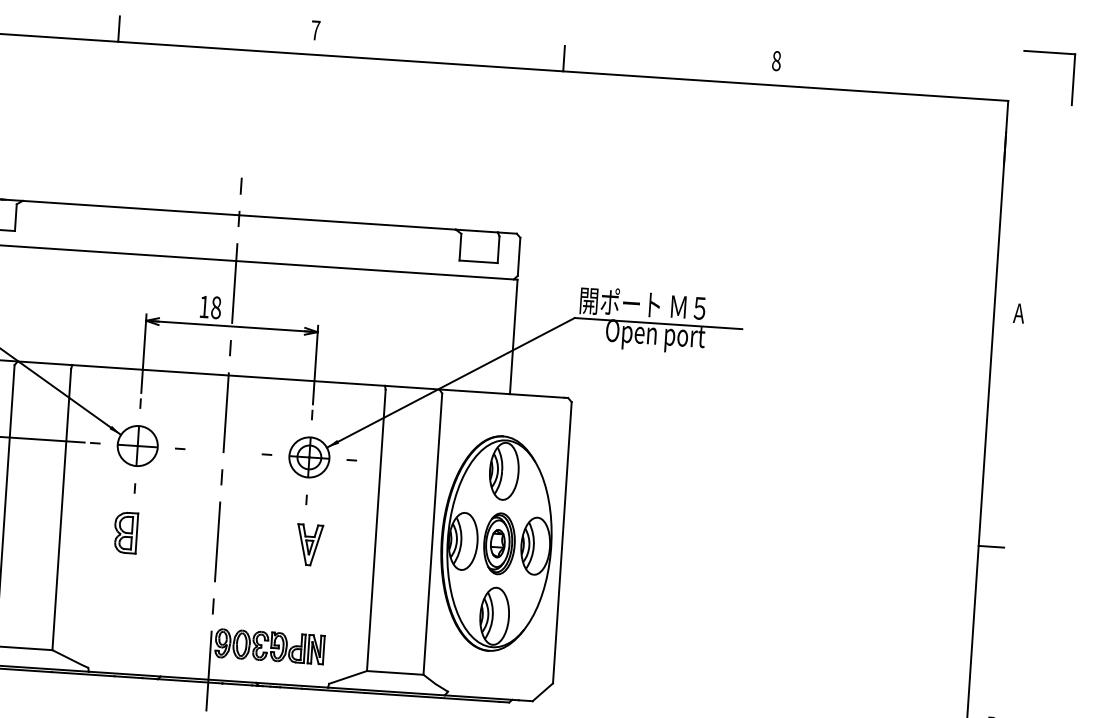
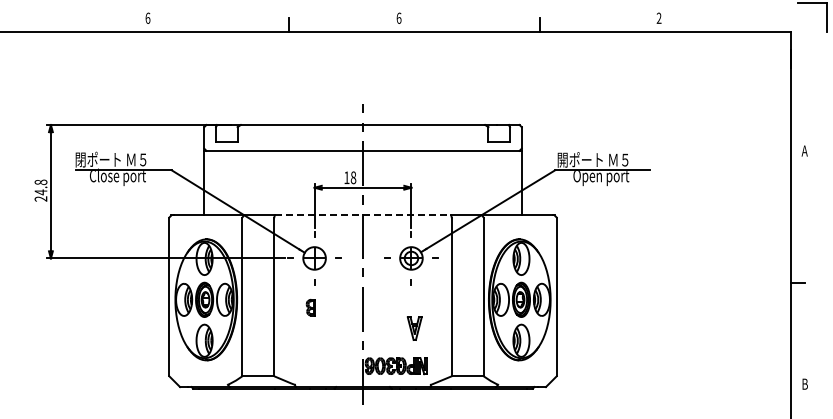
text: (314, 28) -> (398, 17), 7 -> 6
text: (775, 59) -> (658, 17), 8 -> 2
line: (229, 375) -> (363, 215), solid -> dashed
part: (124, 532) -> (310, 307), size x0.7
part: (309, 544) -> (414, 328), moved

